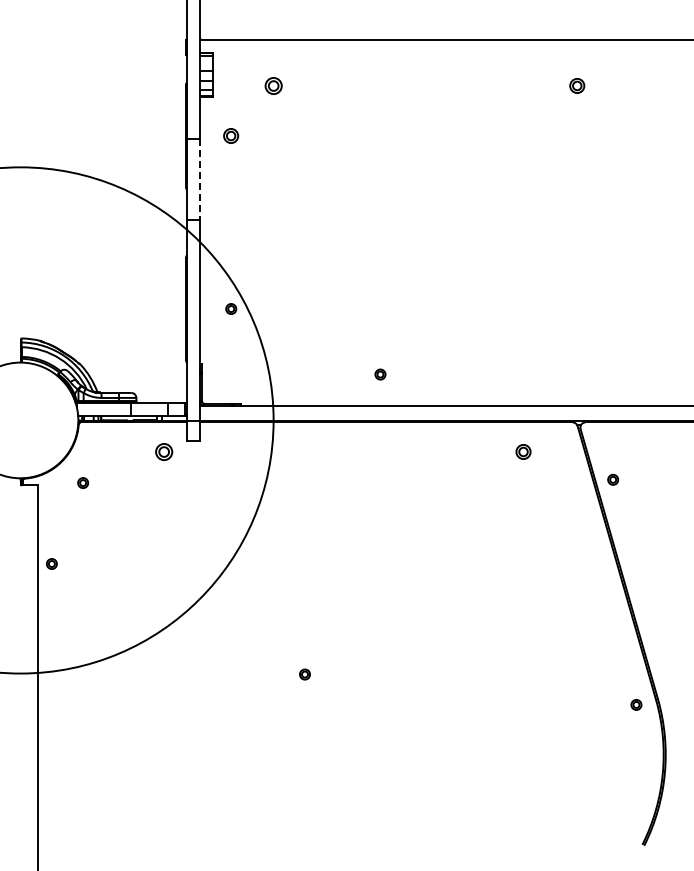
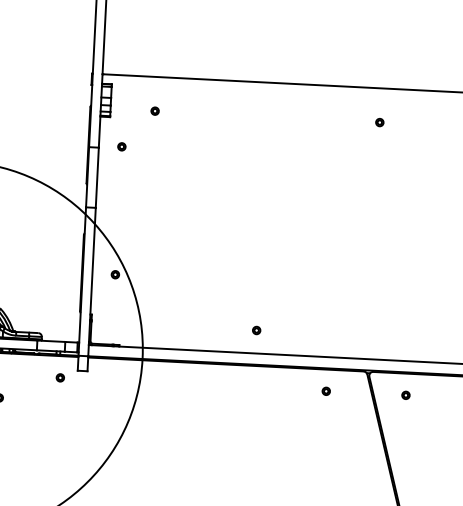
part: (273, 85) -> (155, 110), size x0.62
part: (577, 85) -> (379, 122), size x0.71
part: (231, 136) -> (122, 147), size x0.71
line: (200, 179) -> (97, 177), dashed -> solid
part: (380, 374) -> (256, 330), moved
part: (163, 451) -> (59, 377), size x0.62
part: (523, 451) -> (326, 391), size x0.71
part: (613, 479) -> (406, 395), moved

